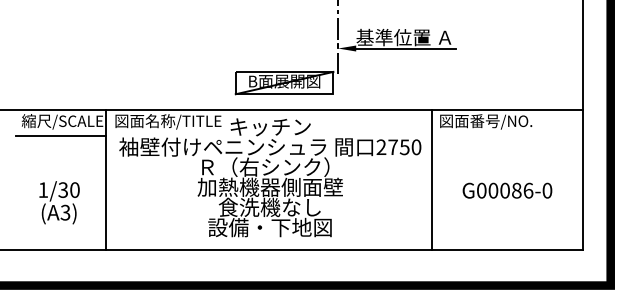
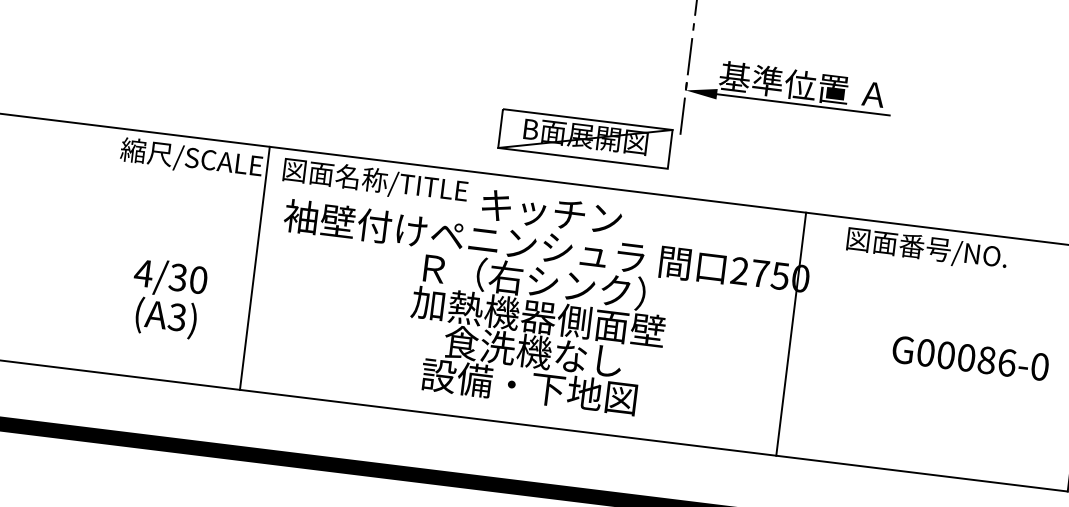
line: (61, 135) -> (186, 182), removed
line: (431, 179) -> (790, 334), moved
text: (43, 189) -> (144, 272), 1/30 -> 4/30
text: (507, 190) -> (970, 357), moved

